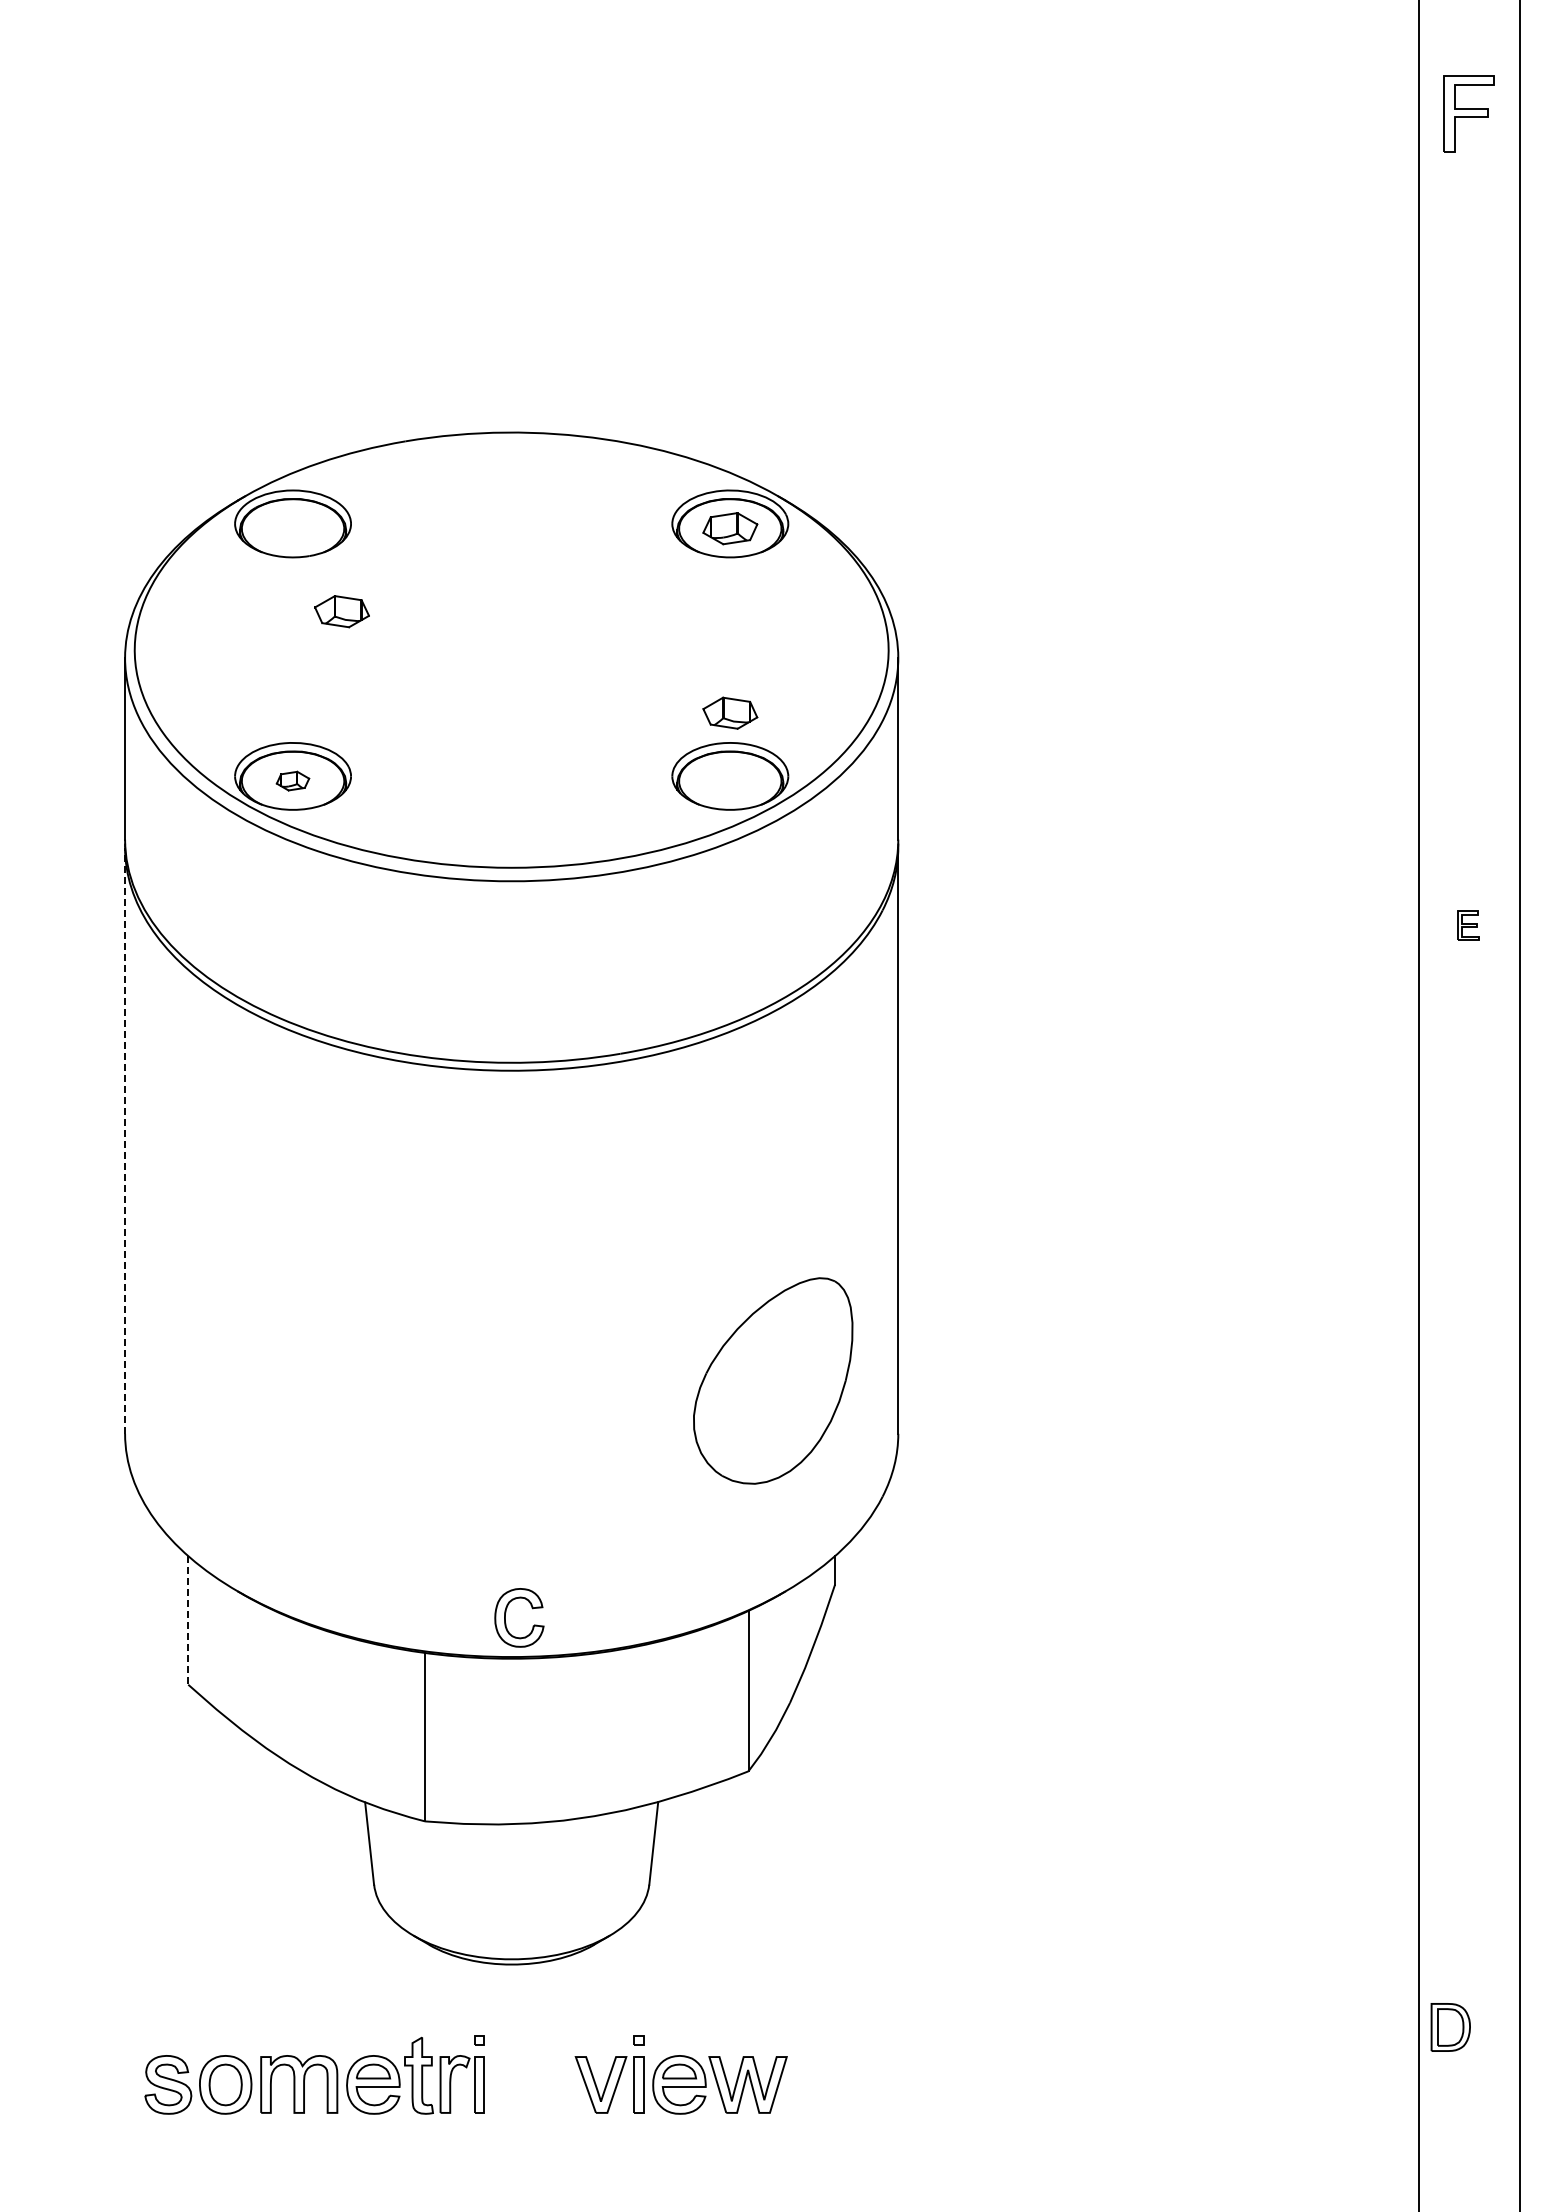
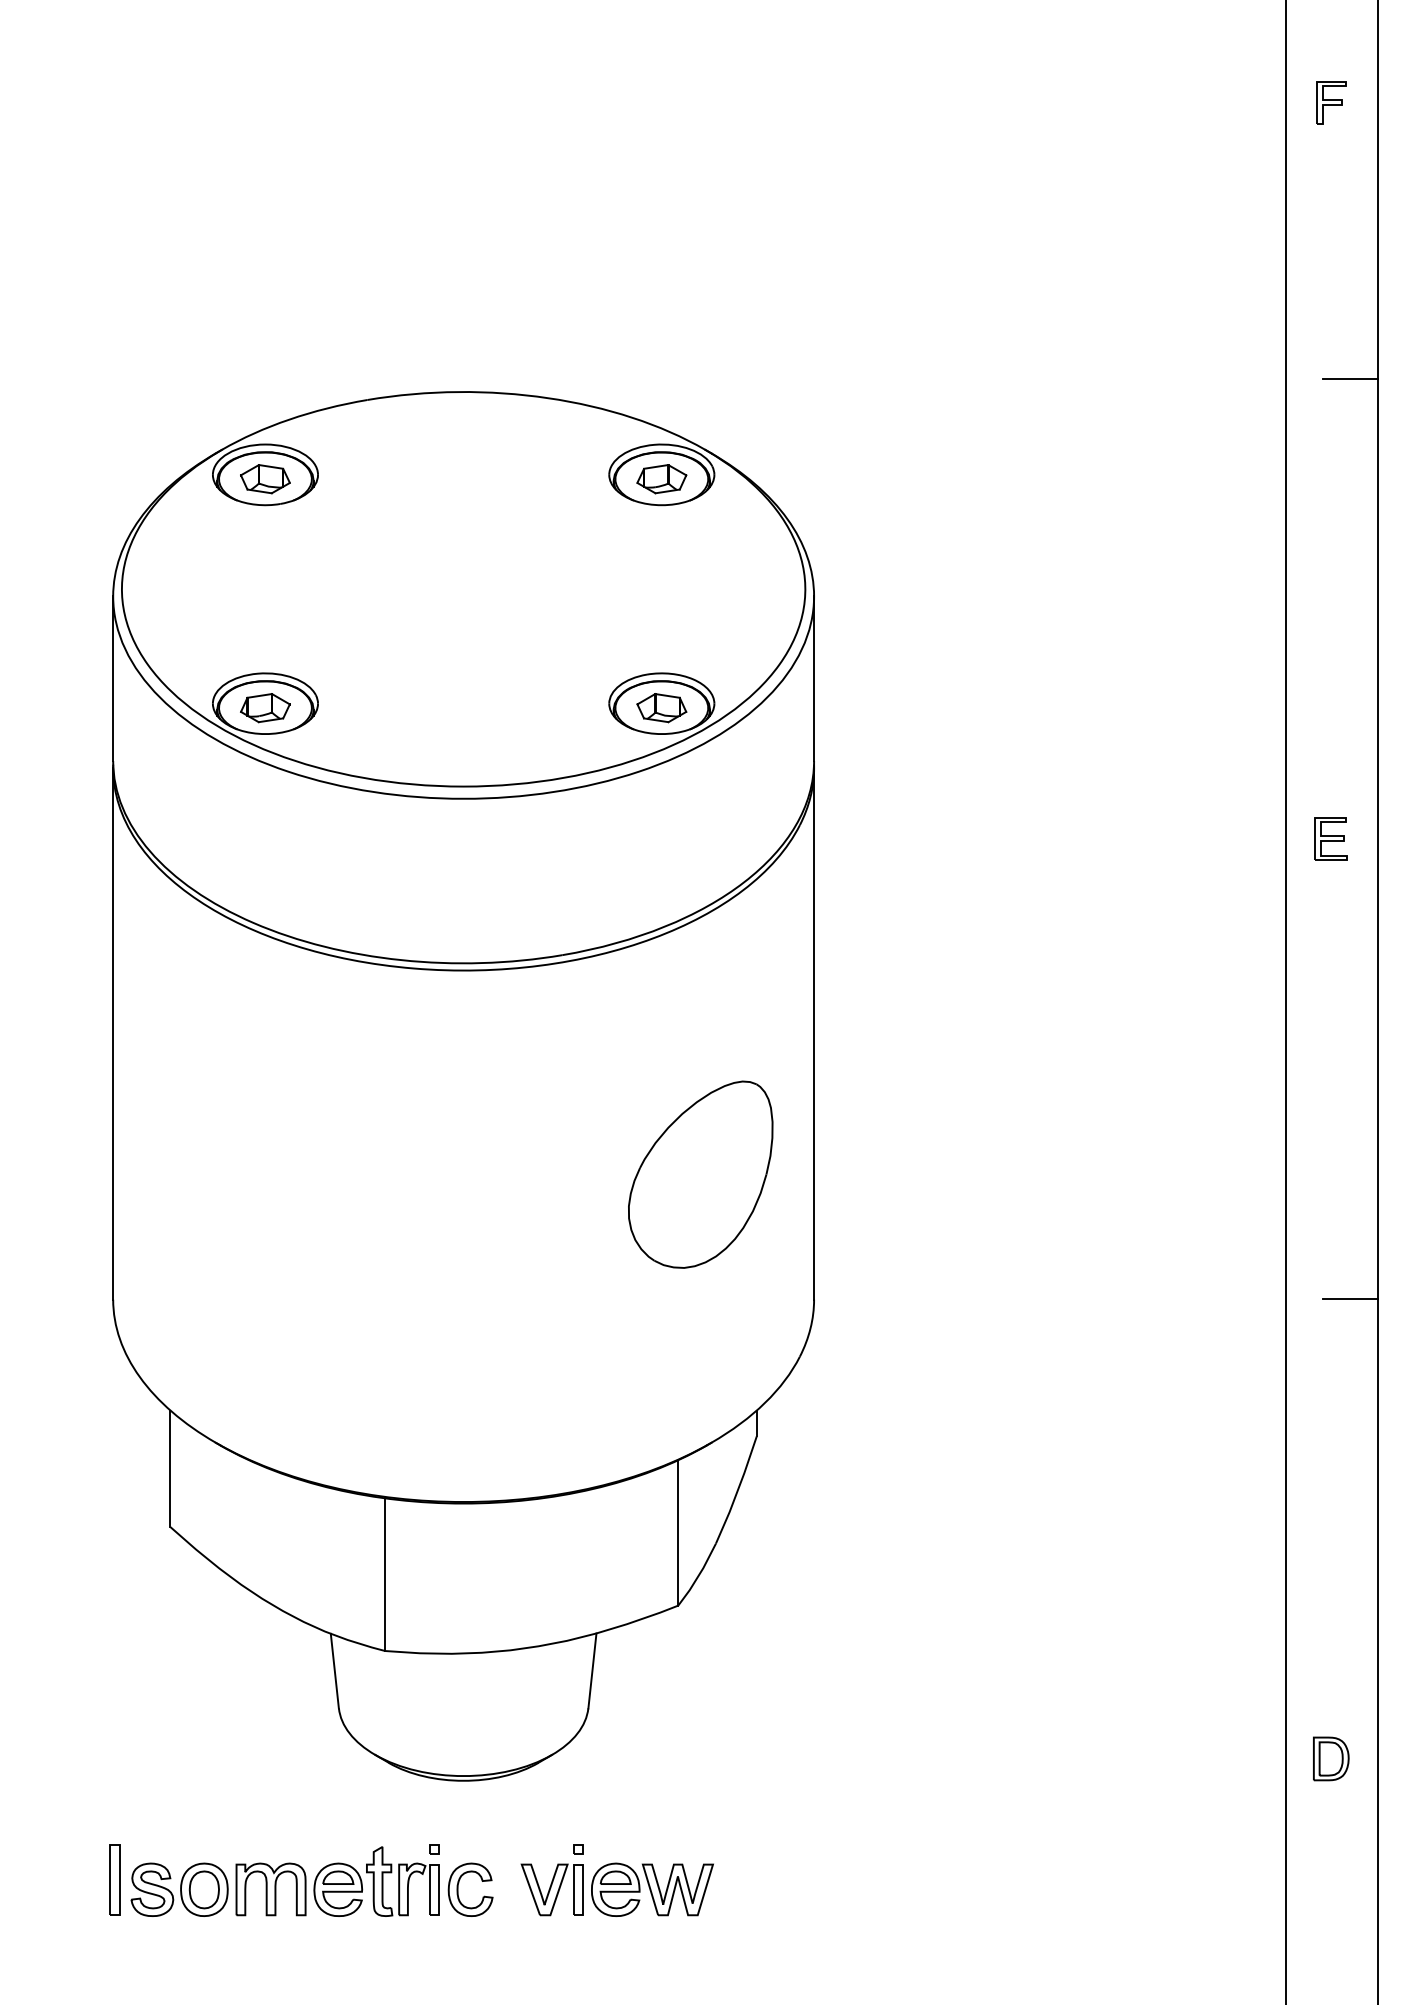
part: (1468, 113) -> (1330, 102), size x0.62
line: (1489, 418) -> (1350, 379), added
part: (341, 611) -> (264, 478), moved
part: (730, 712) -> (661, 707), moved
part: (292, 780) -> (264, 707), size x1.67
part: (1468, 925) -> (1330, 838), size x1.67
line: (125, 1140) -> (113, 1033), dashed -> solid
part: (773, 1380) -> (700, 1174), moved
line: (1489, 1433) -> (1350, 1299), added
part: (506, 1612) -> (458, 1884), moved
line: (188, 1620) -> (170, 1468), dashed -> solid
part: (1450, 2027) -> (1330, 1758), moved
part: (126, 2074) -> (114, 1880), added

